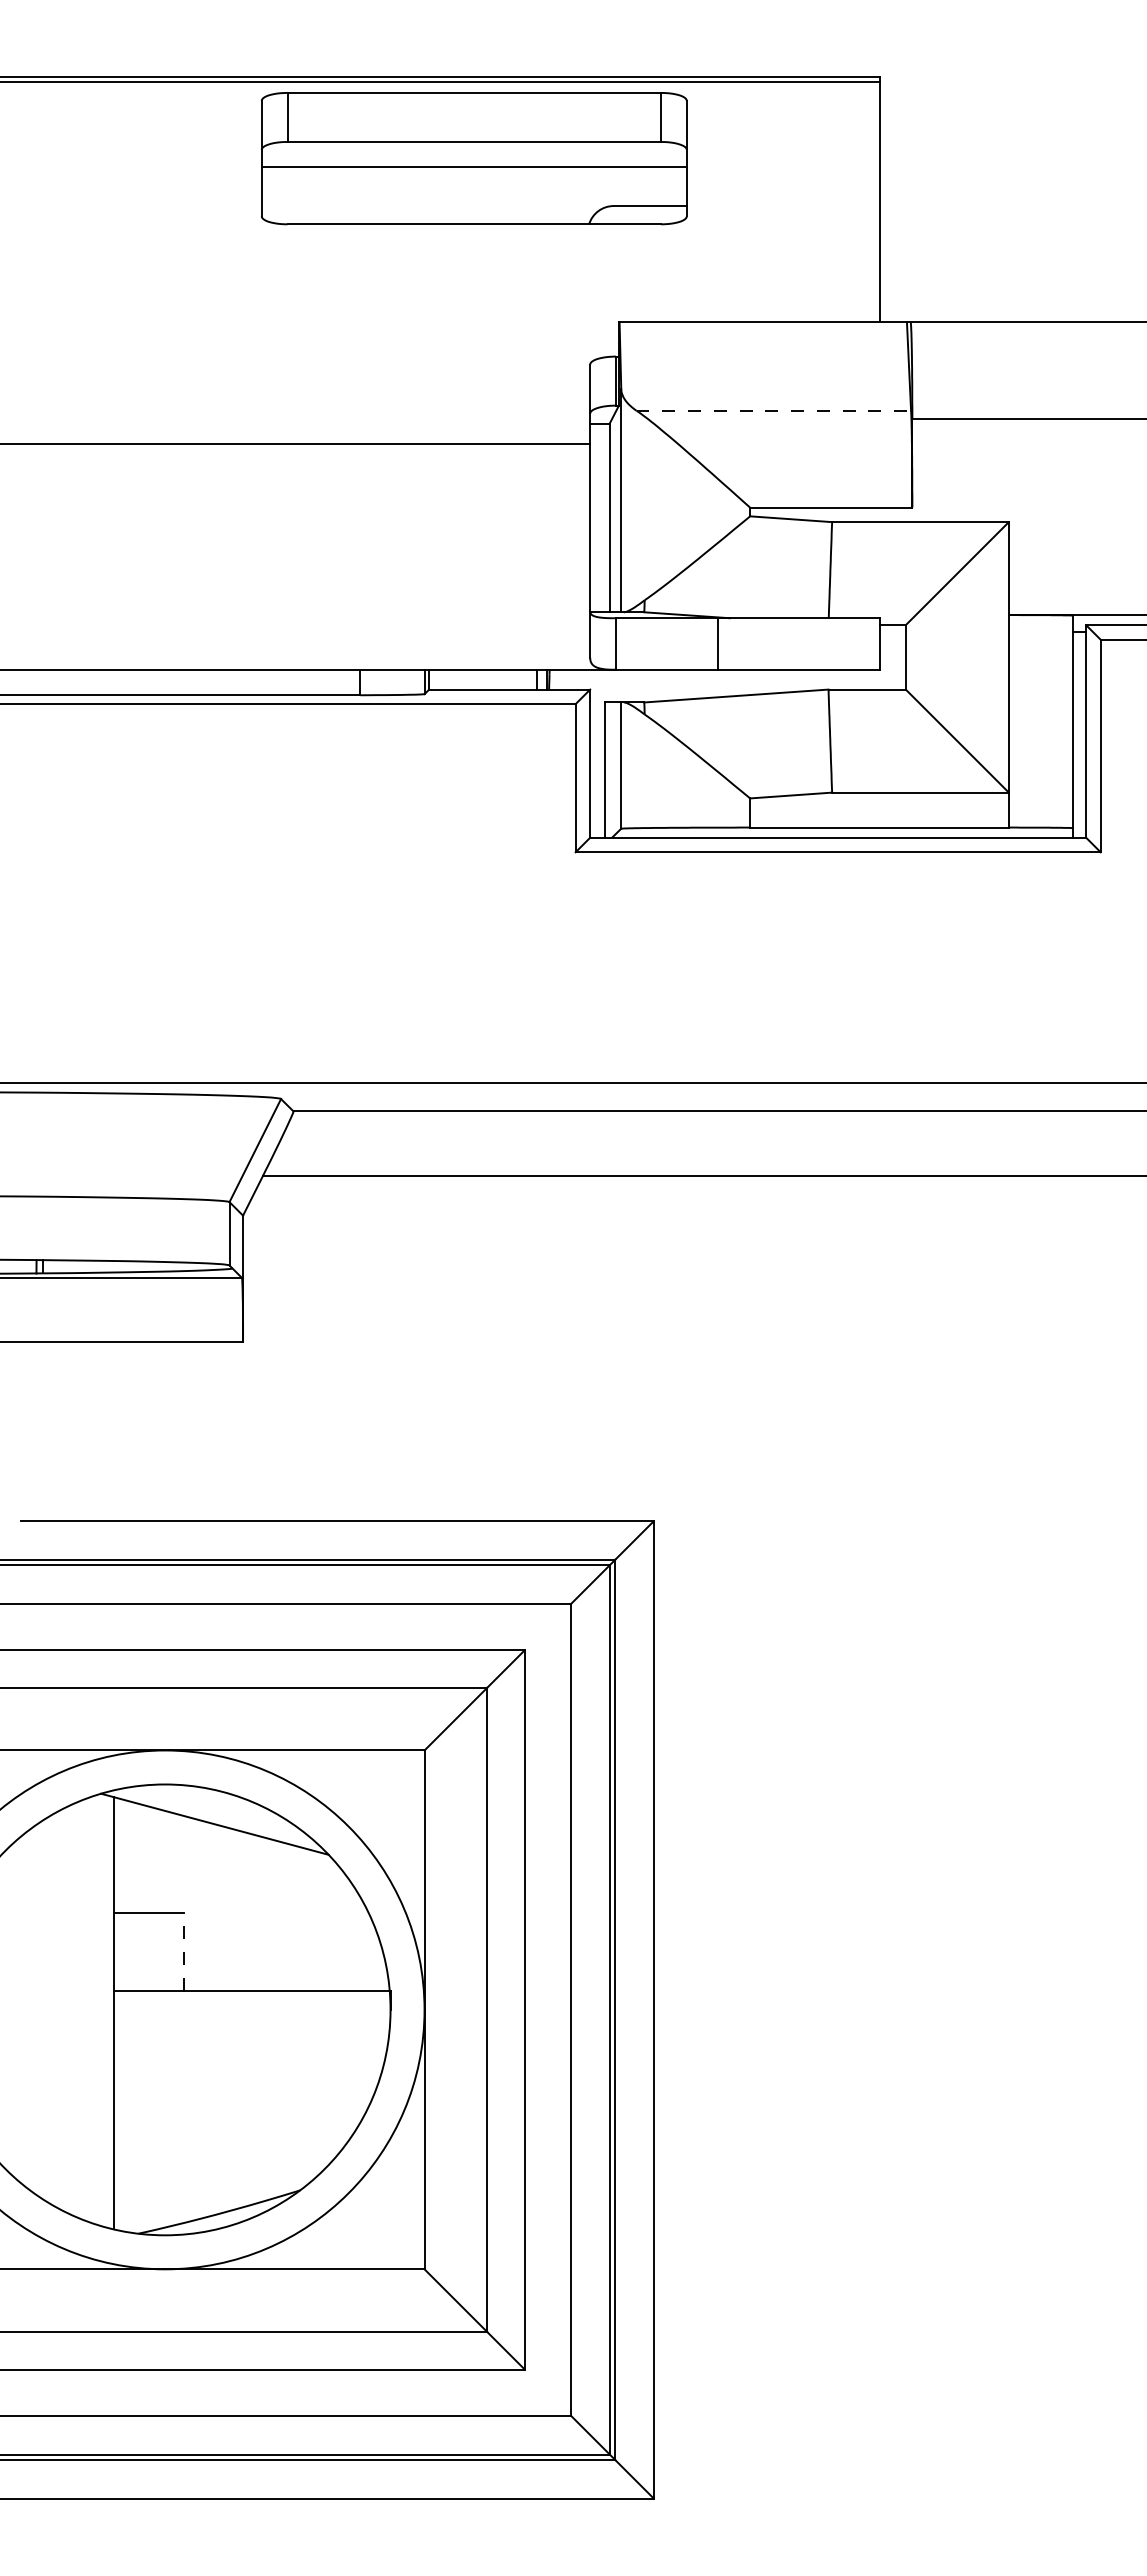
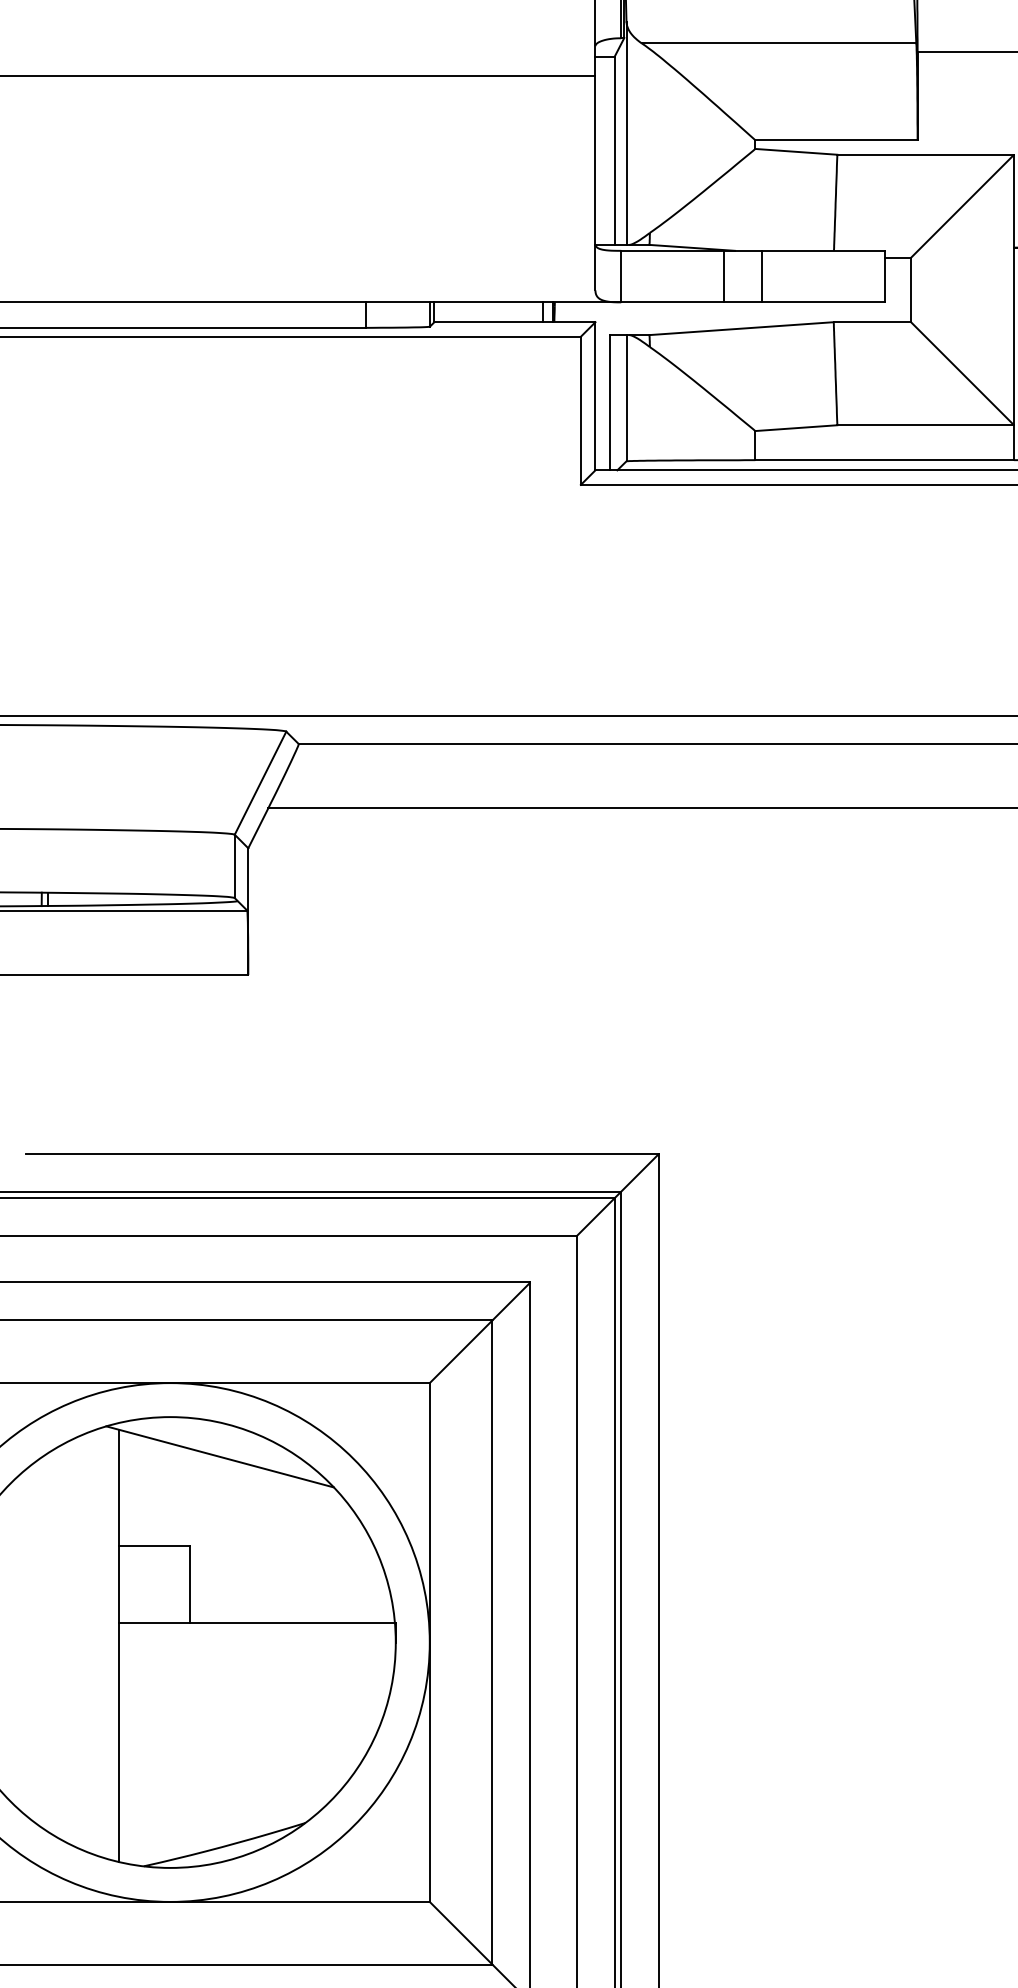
line: (774, 410) -> (779, 43), dashed -> solid
line: (756, 643) -> (761, 276), added
line: (184, 1951) -> (189, 1584), dashed -> solid

